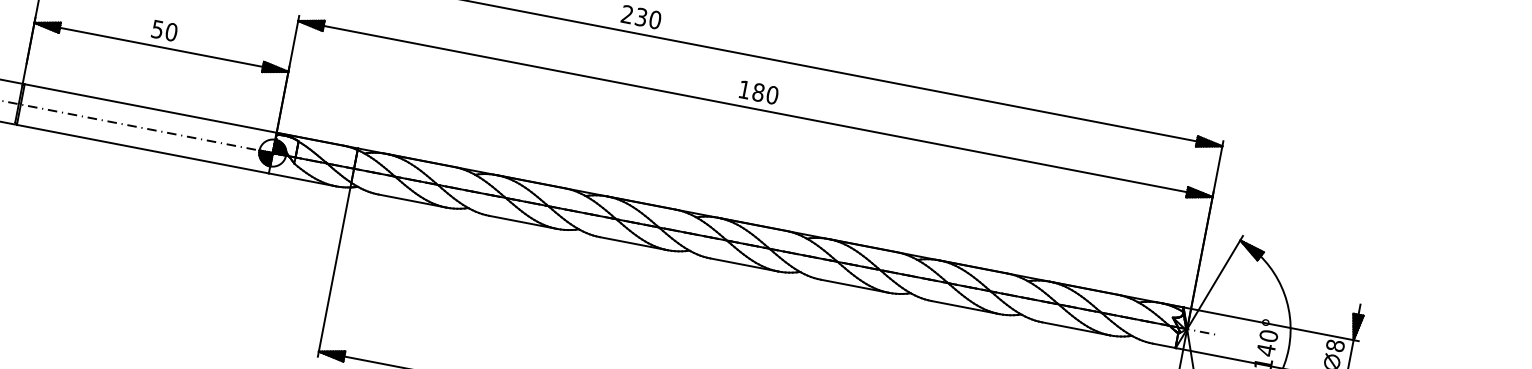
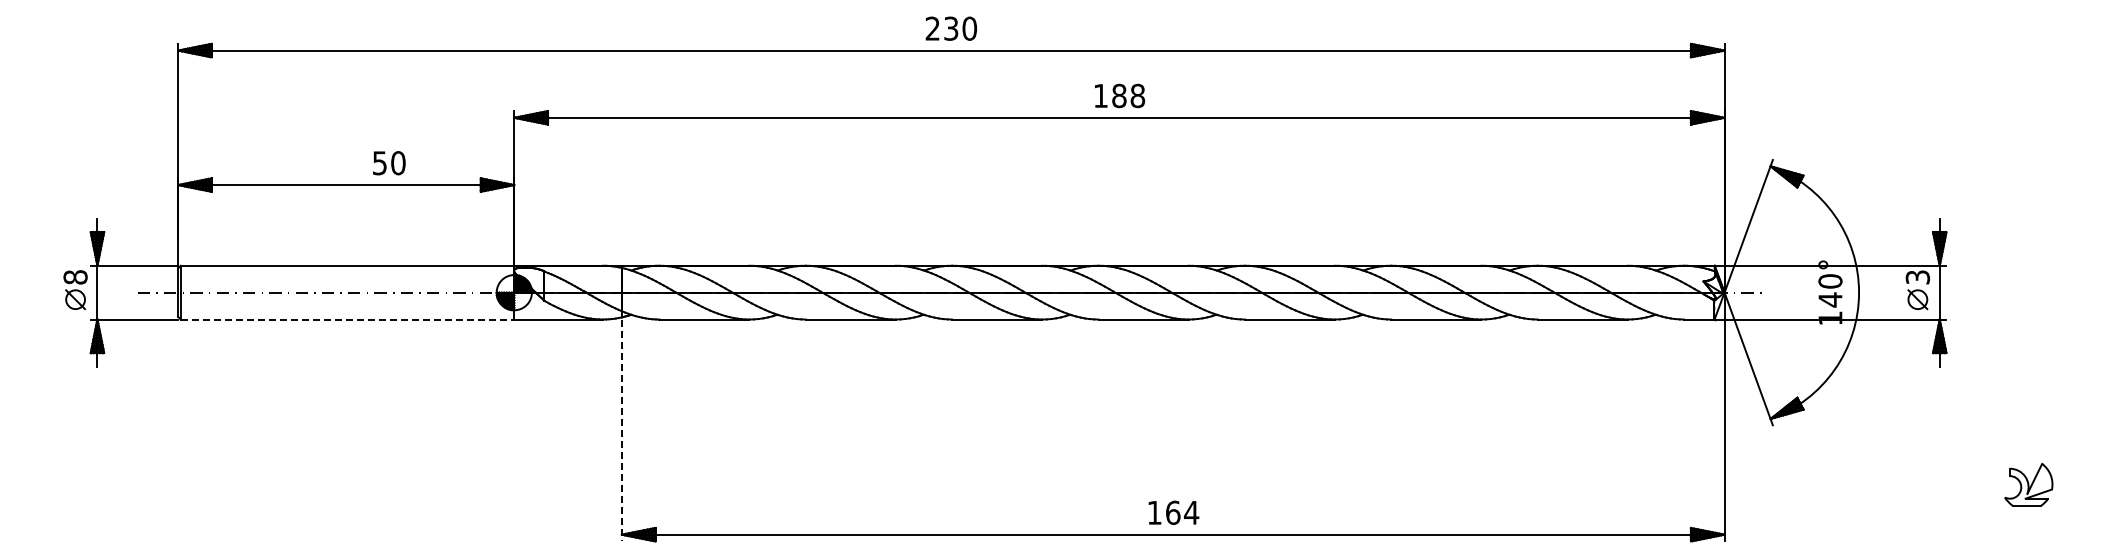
text: (164, 31) -> (389, 163), moved
text: (772, 94) -> (1137, 95), 180 -> 188
line: (142, 149) -> (347, 319), solid -> dashed
line: (333, 272) -> (621, 430), solid -> dashed
text: (1335, 345) -> (1917, 277), 8 -> 3

